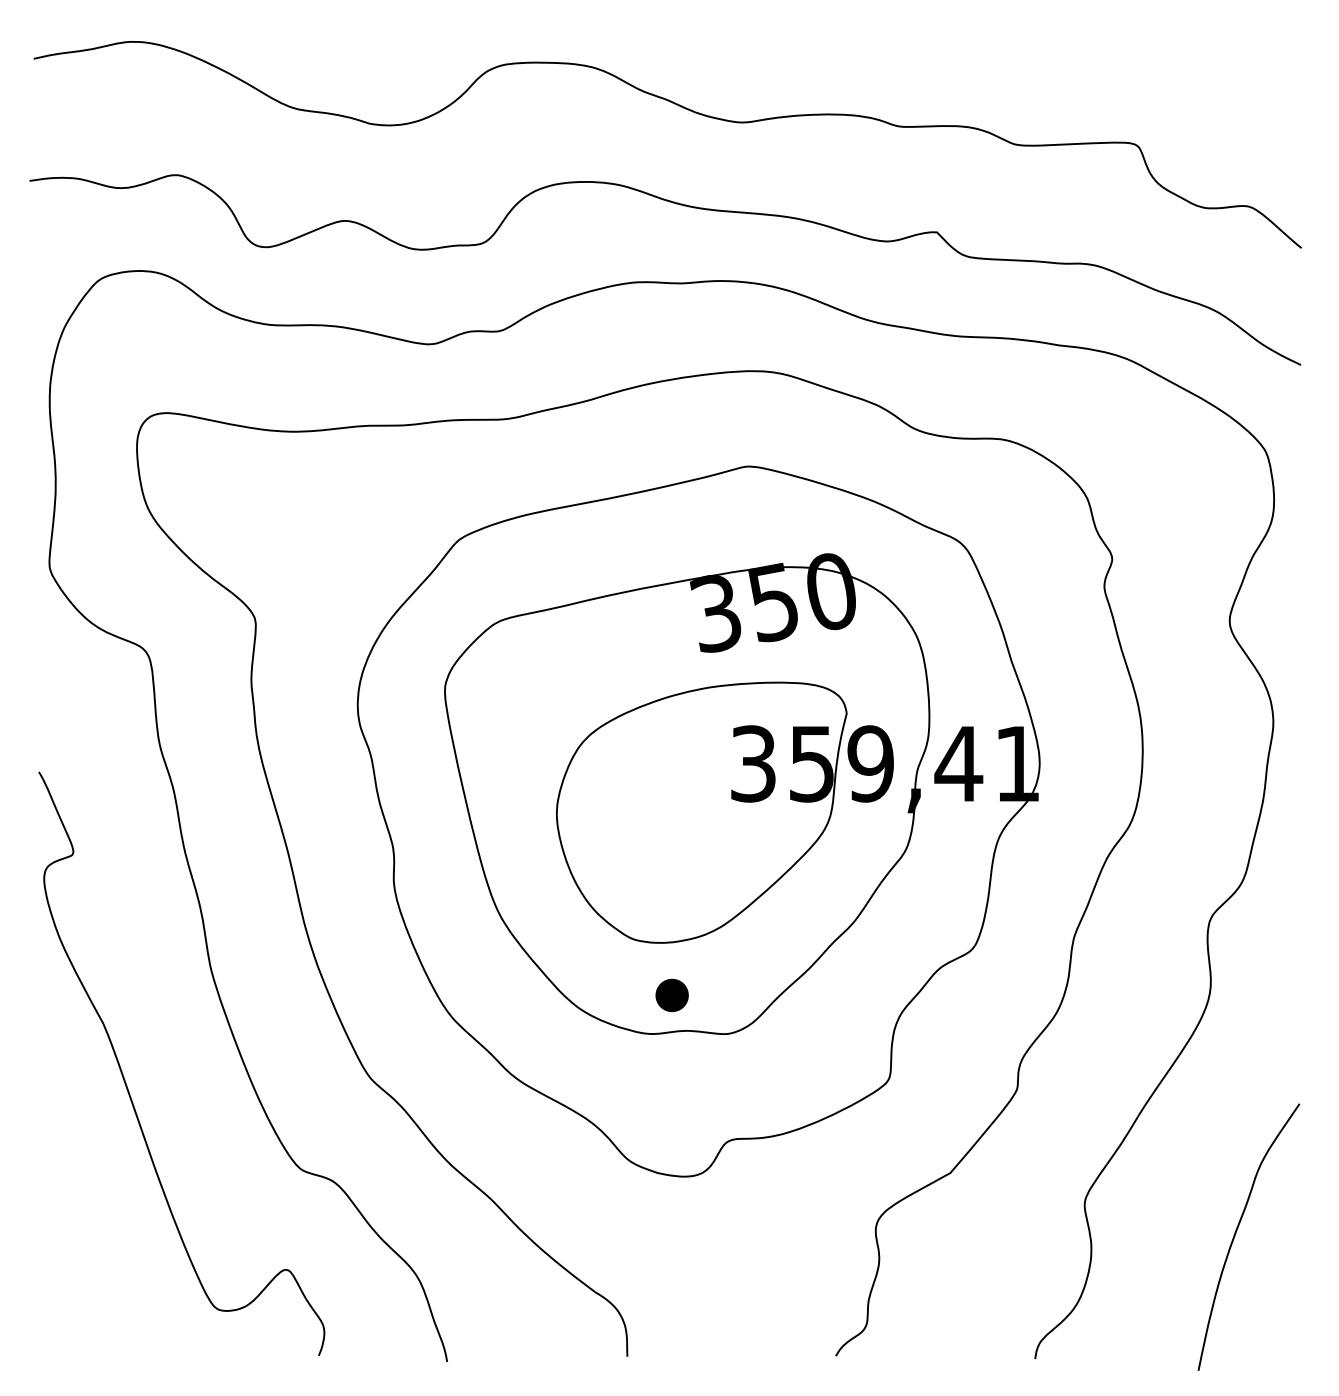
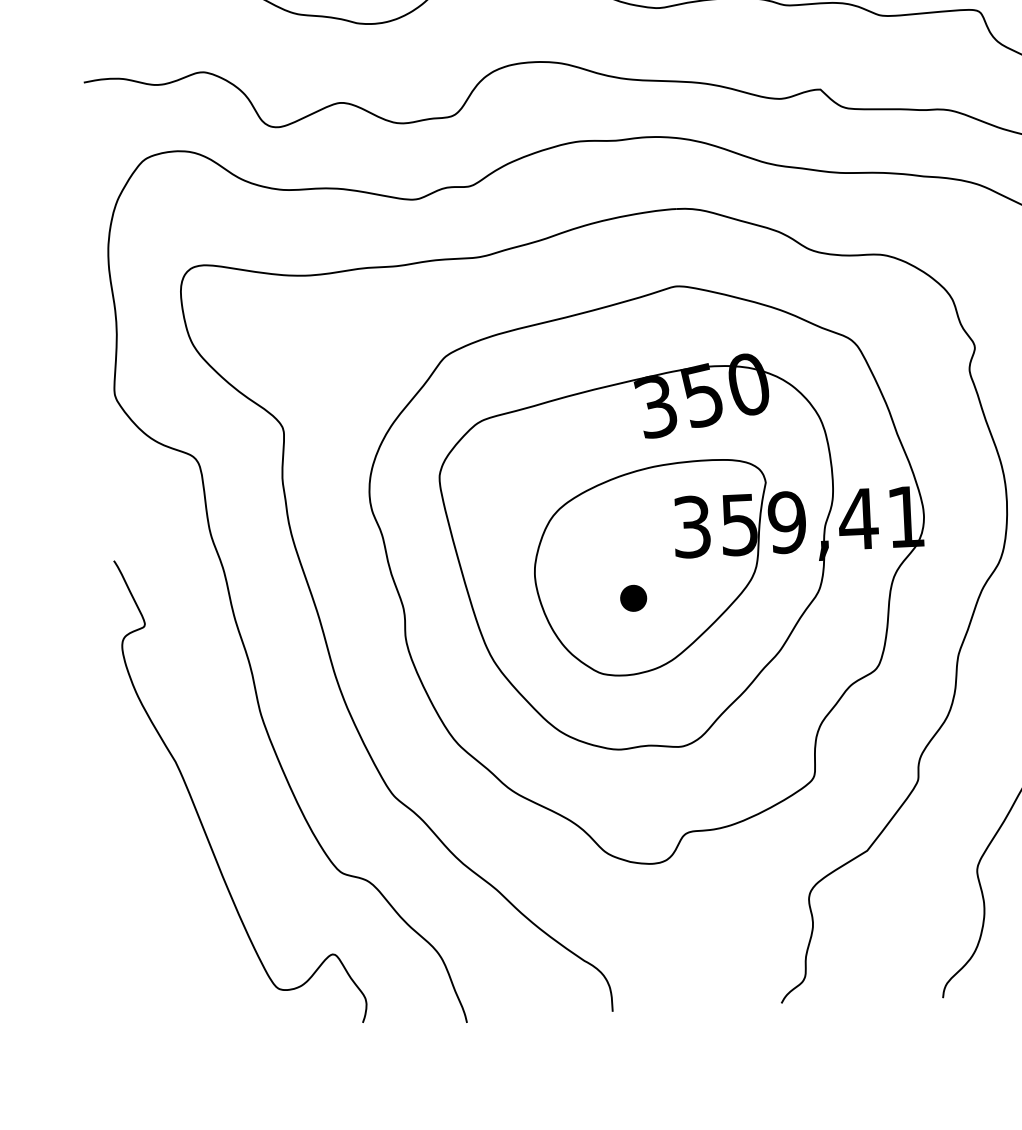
part: (671, 994) -> (633, 597), moved

